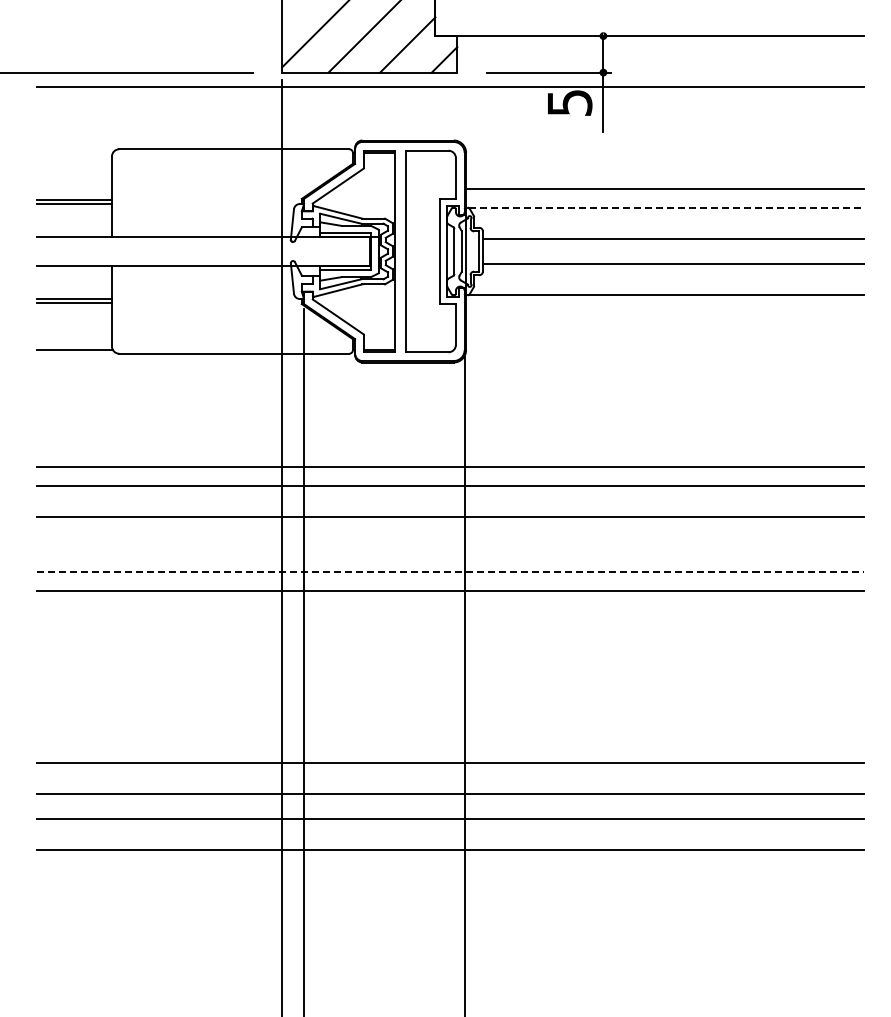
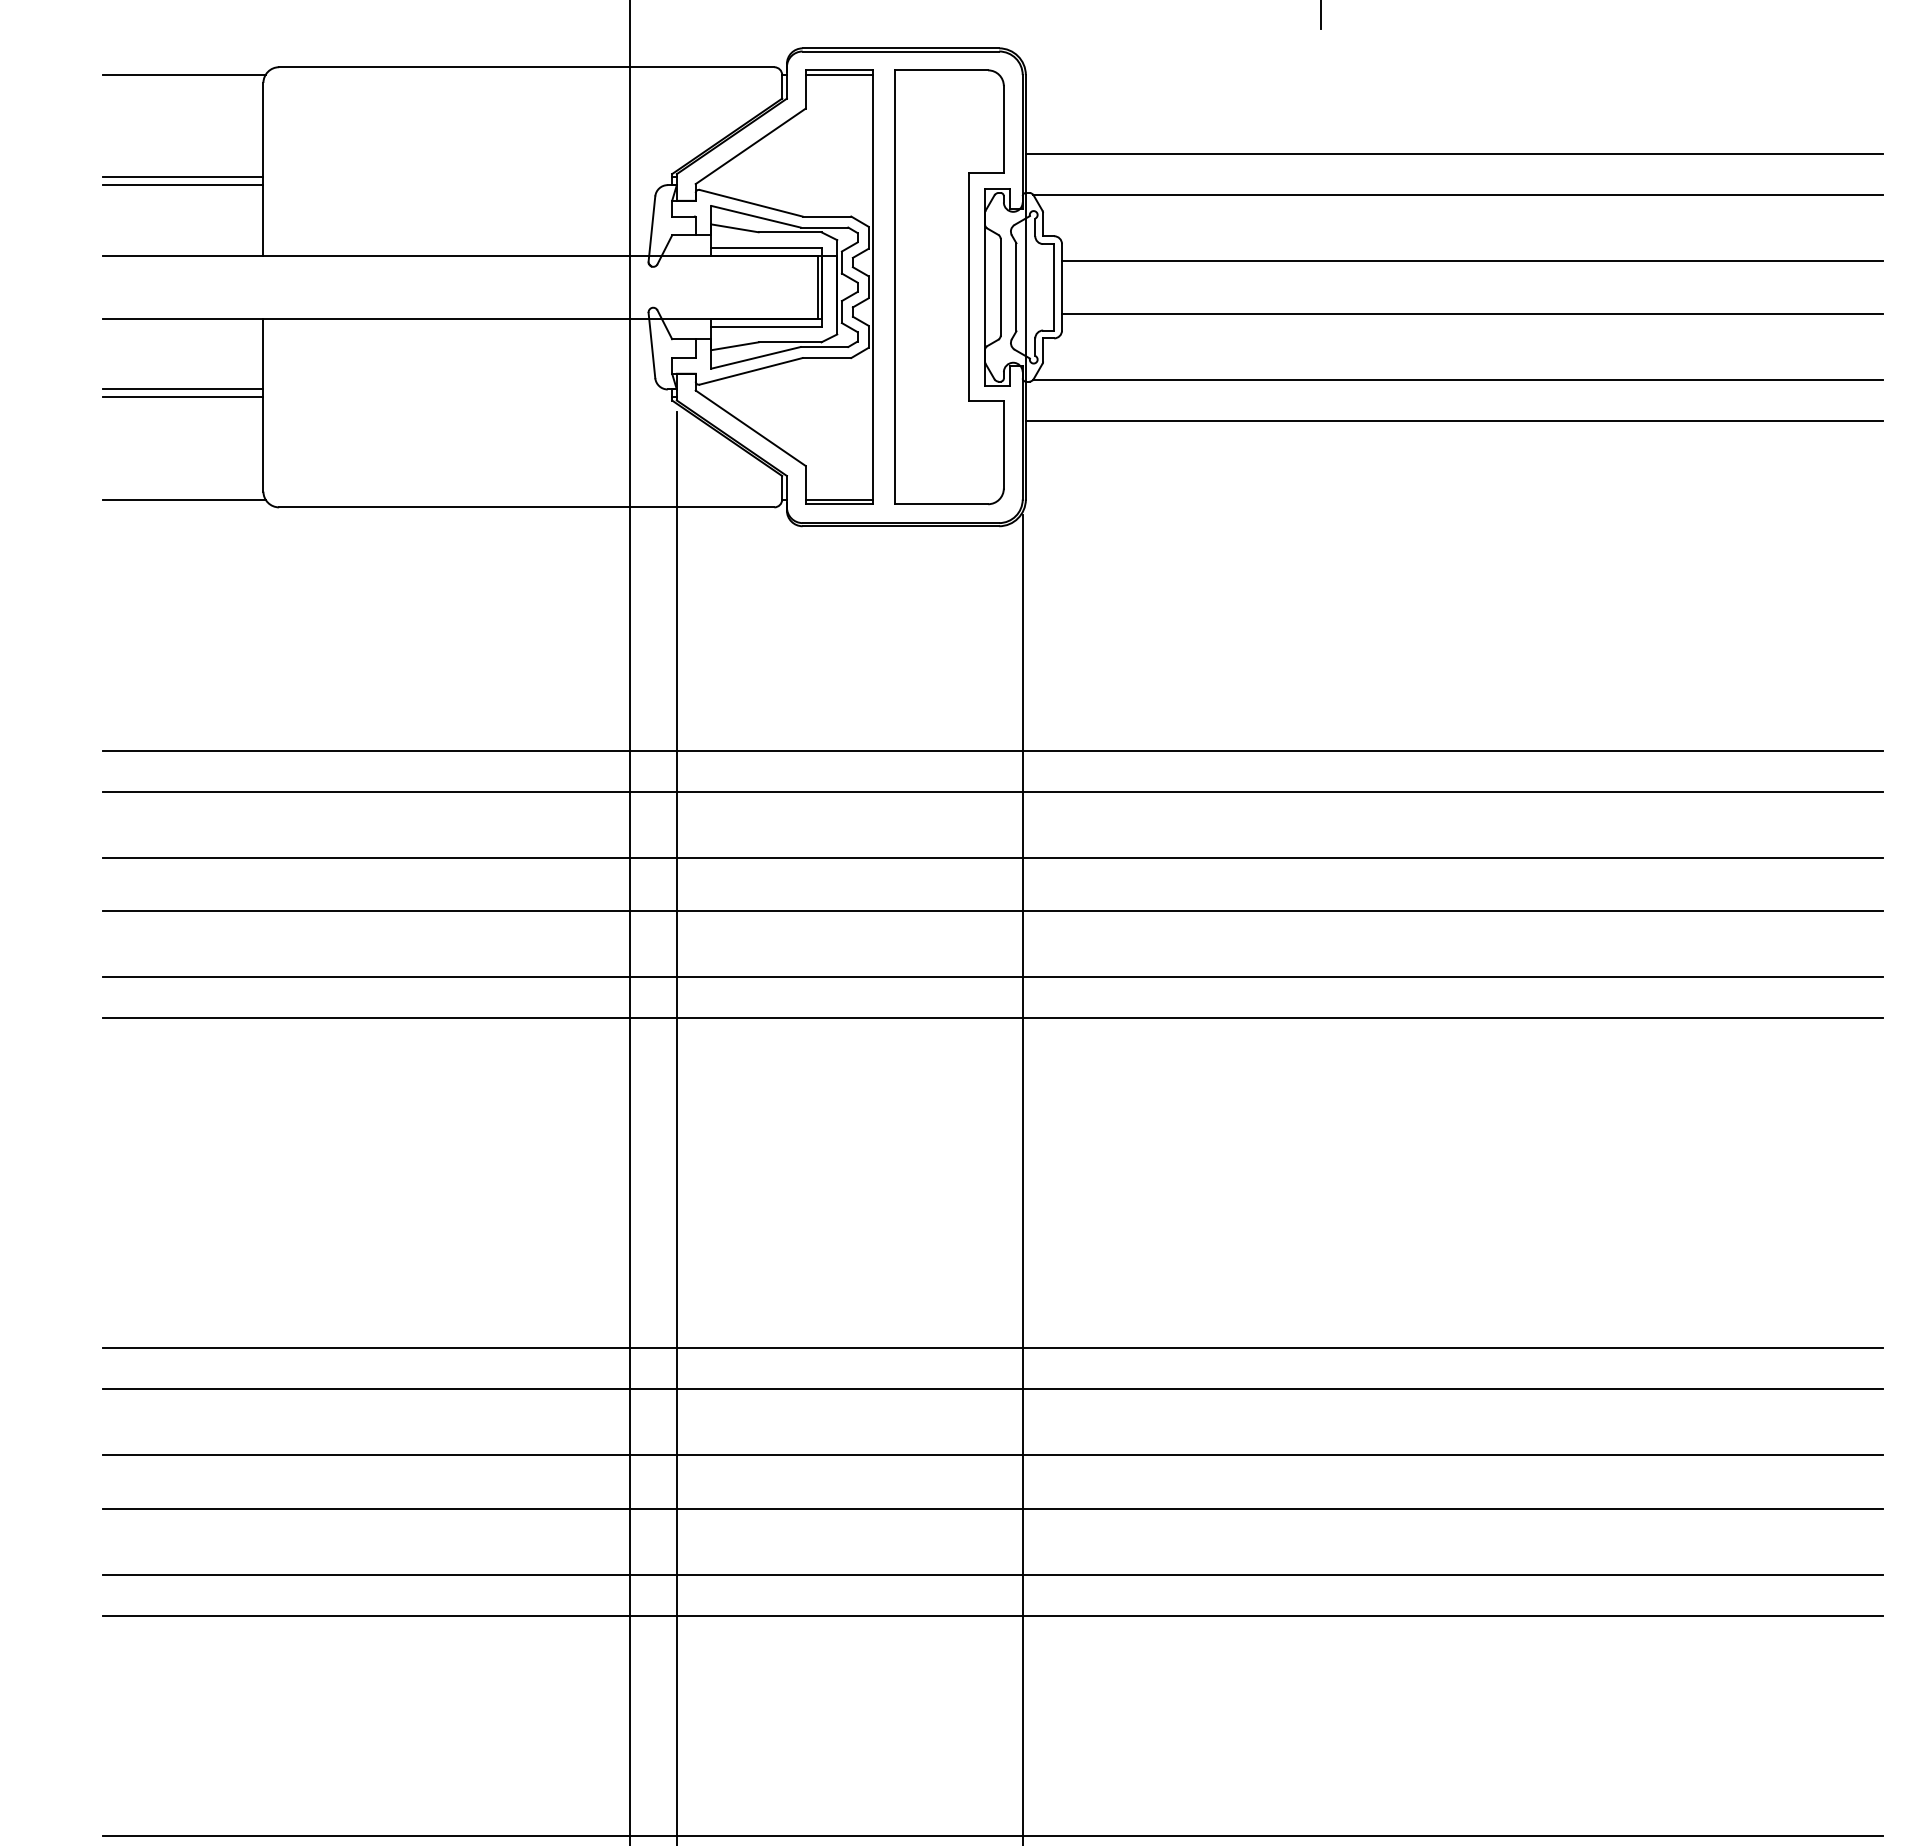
line: (74, 152) -> (182, 74), added
line: (667, 208) -> (1459, 194), dashed -> solid
line: (665, 313) -> (1455, 420), added
line: (450, 541) -> (992, 911), added
line: (451, 572) -> (994, 978), dashed -> solid
line: (450, 744) -> (992, 1348), added
line: (450, 868) -> (992, 1615), added
line: (450, 970) -> (992, 1835), added

